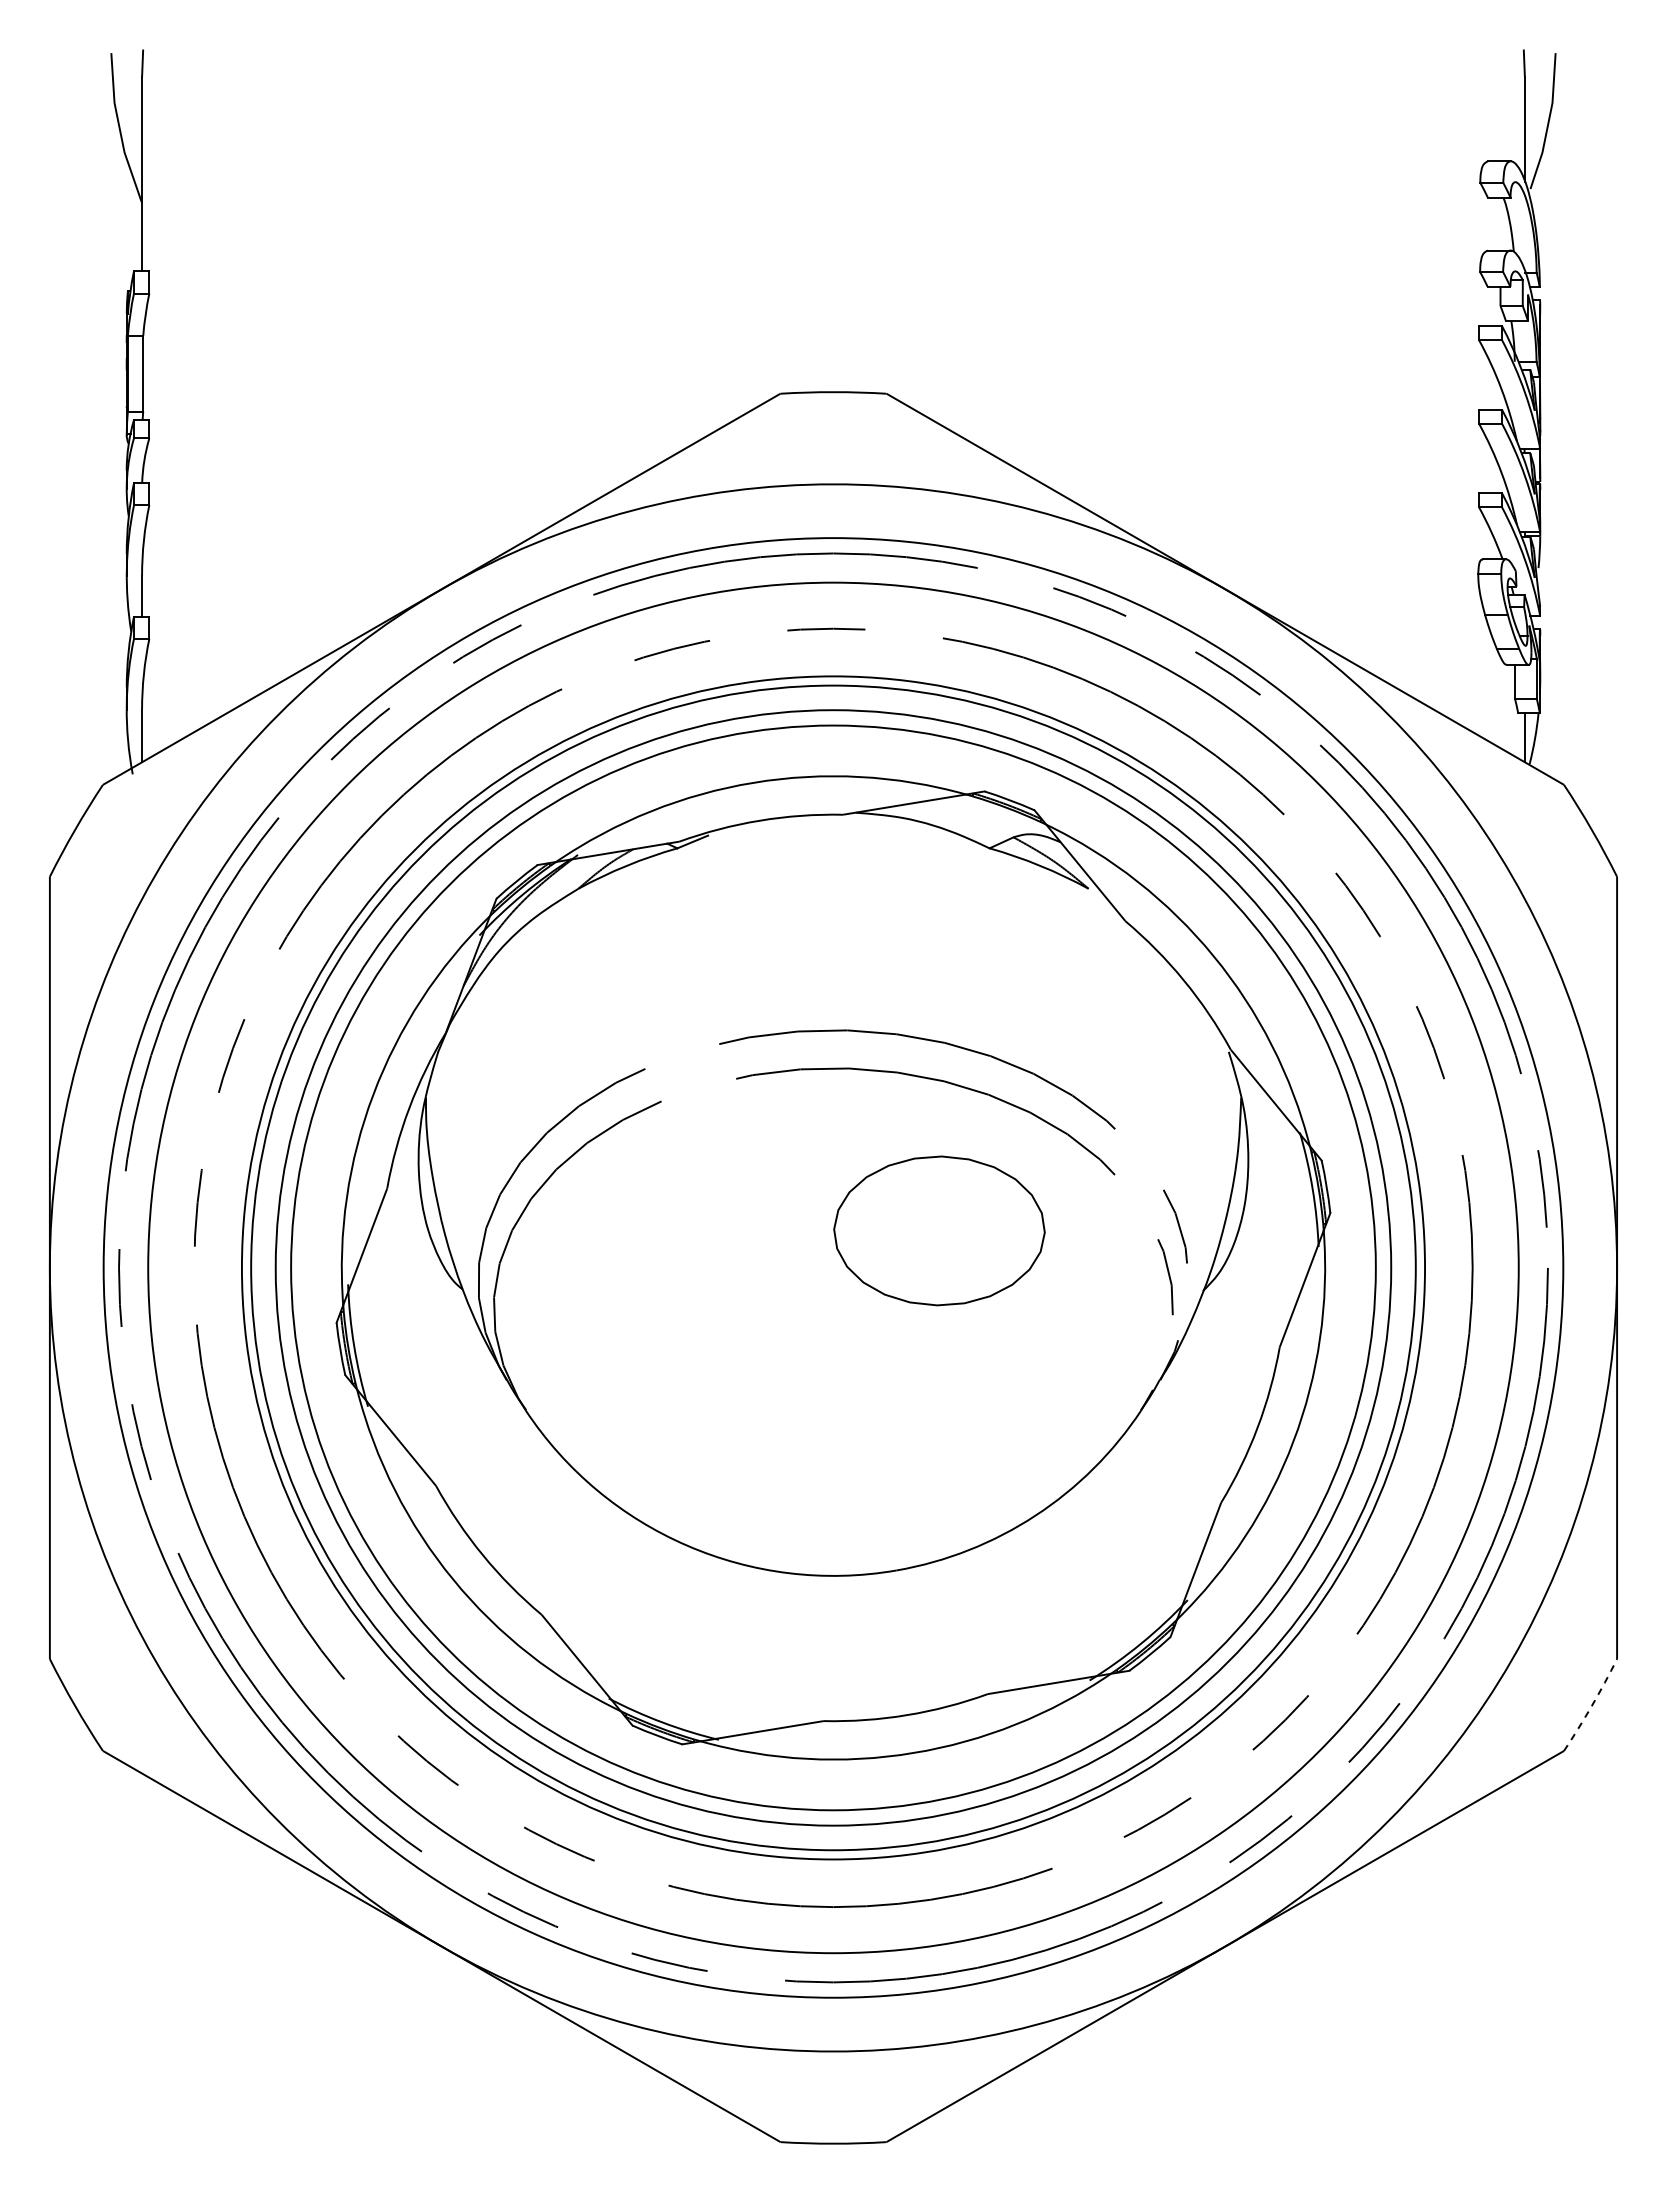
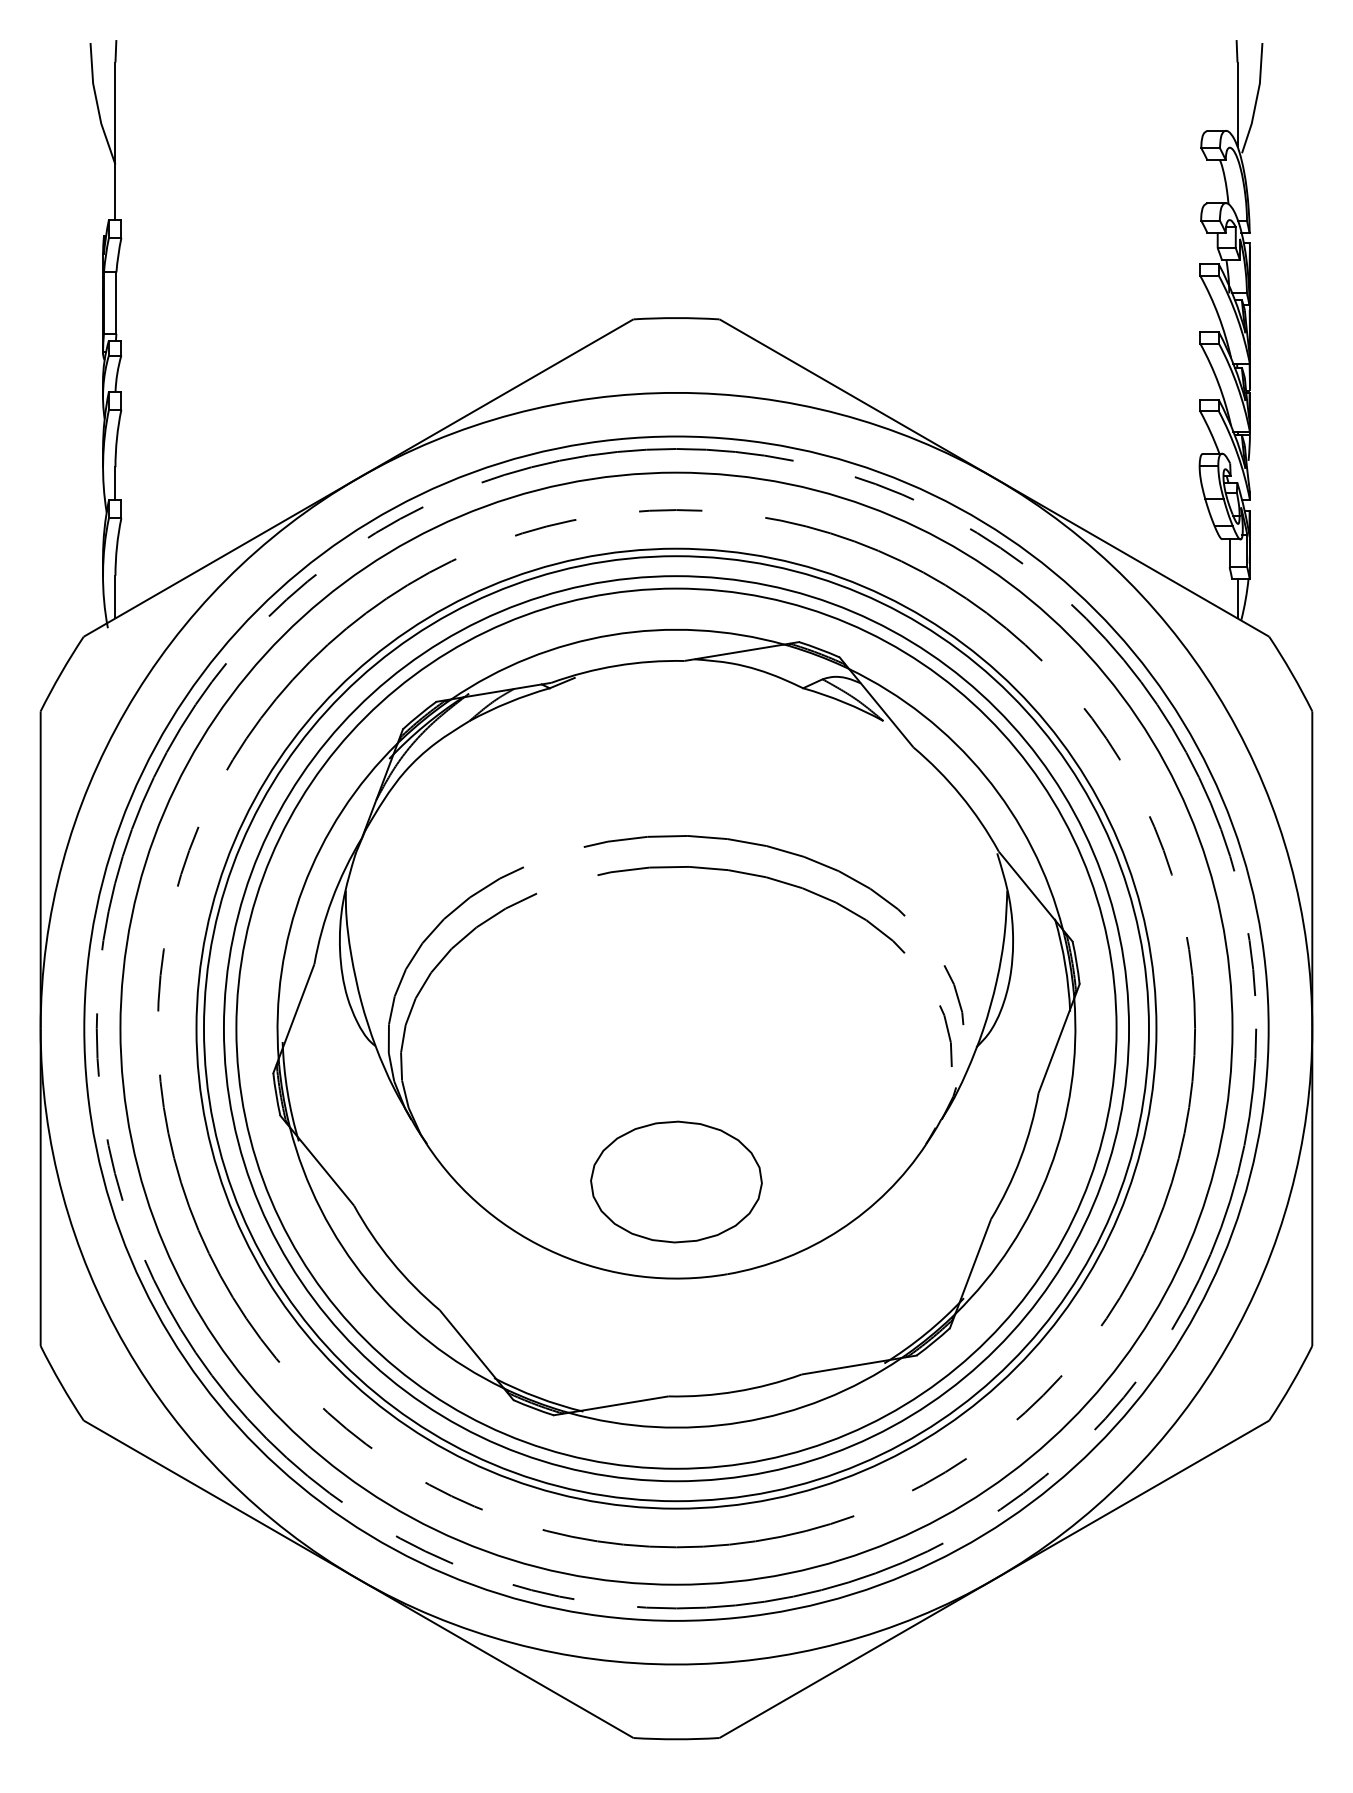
part: (939, 1230) -> (676, 1181), moved
arc: (1591, 1705) -> (1291, 1383), dashed -> solid

